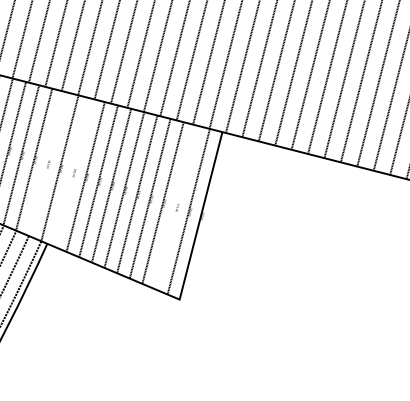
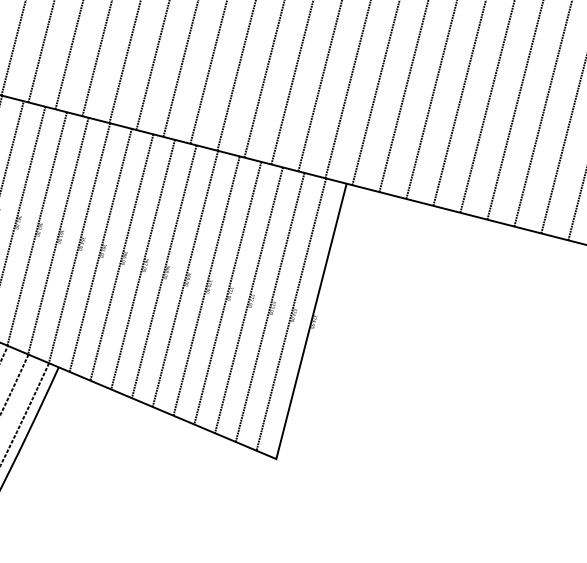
line: (46, 163) -> (57, 235), added
line: (72, 172) -> (100, 250), added
line: (175, 207) -> (269, 307), added

